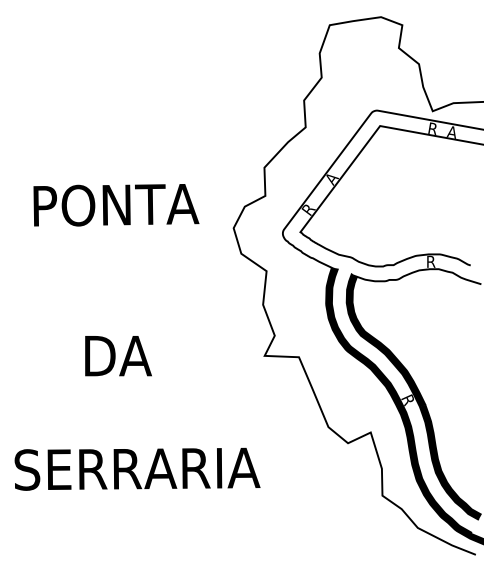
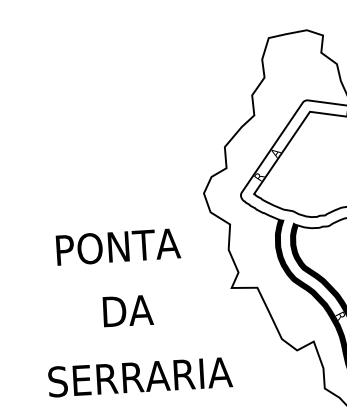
text: (116, 205) -> (118, 247), moved
text: (118, 356) -> (128, 311), moved

